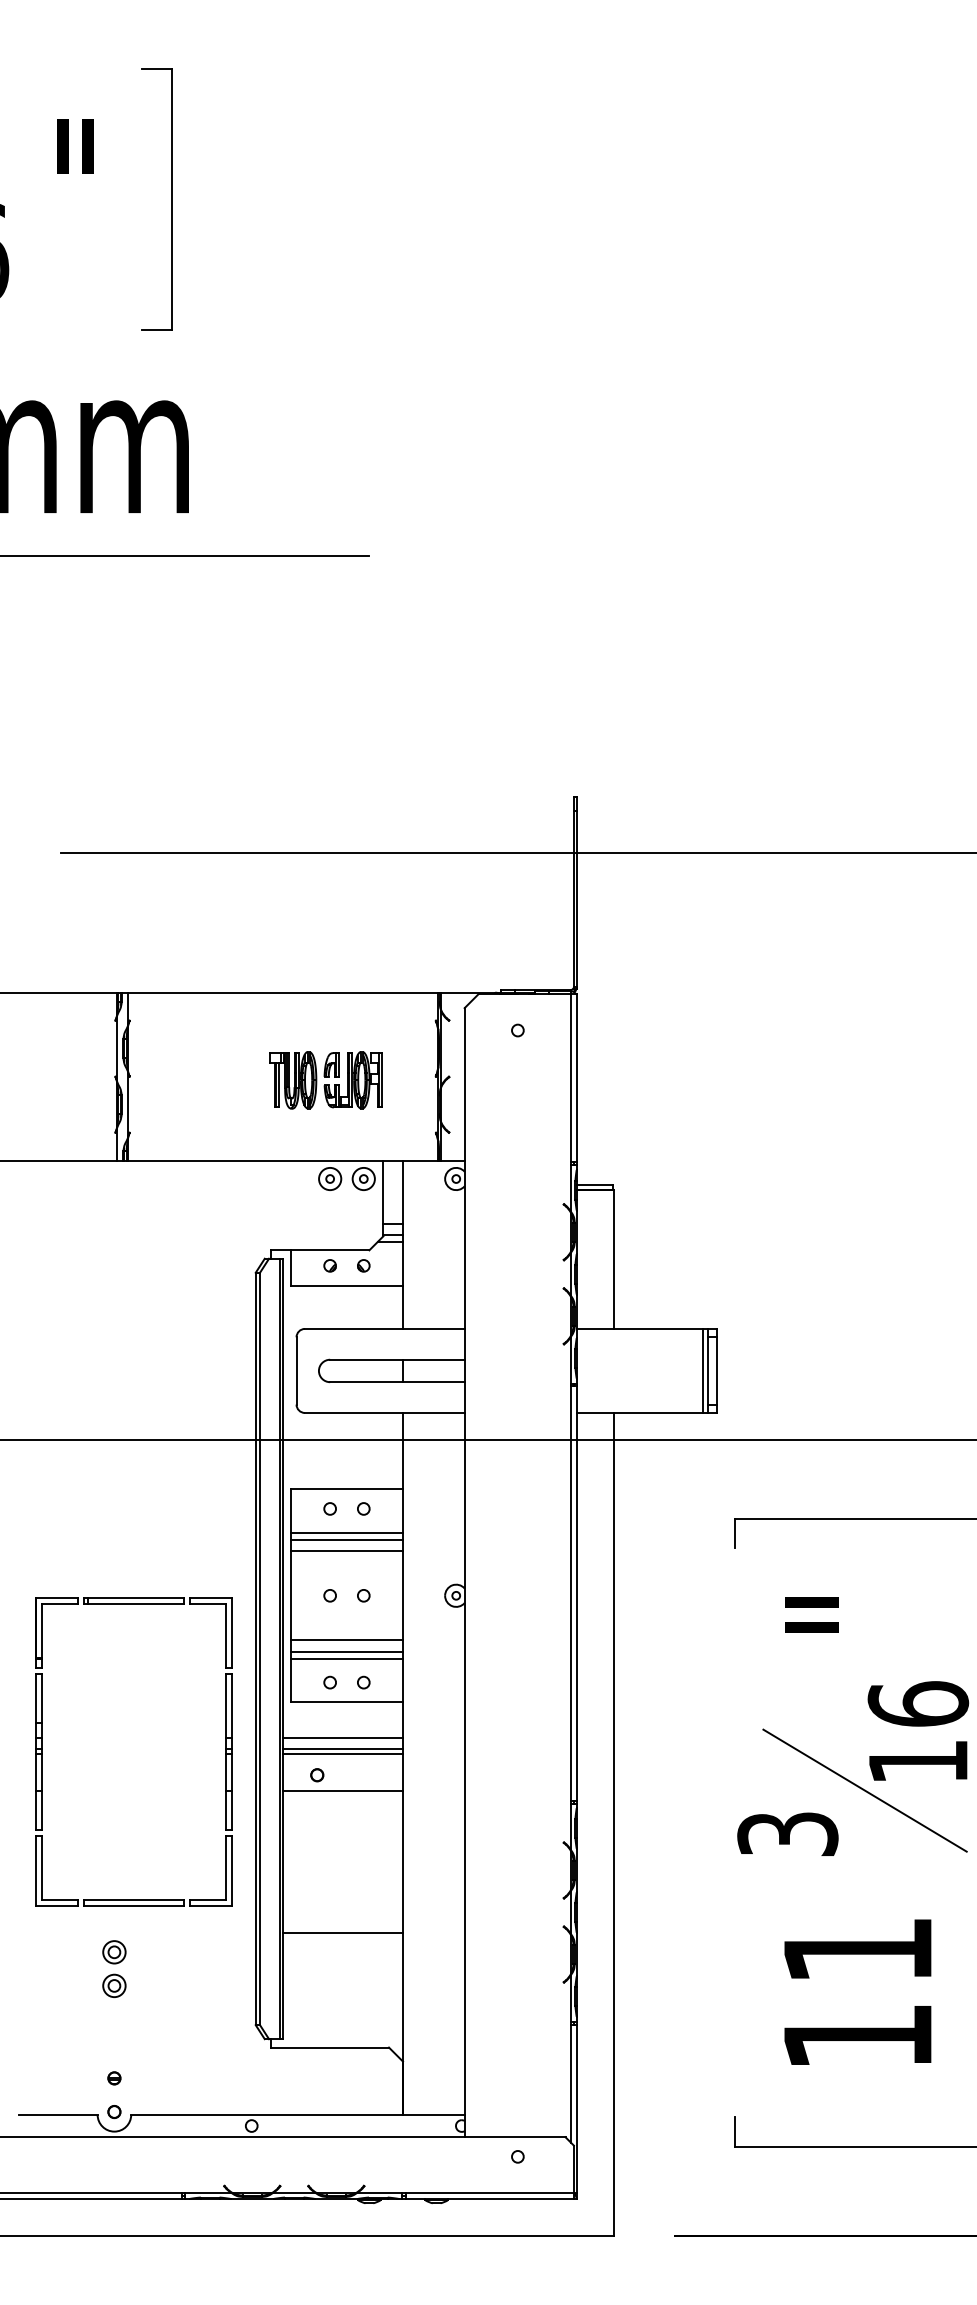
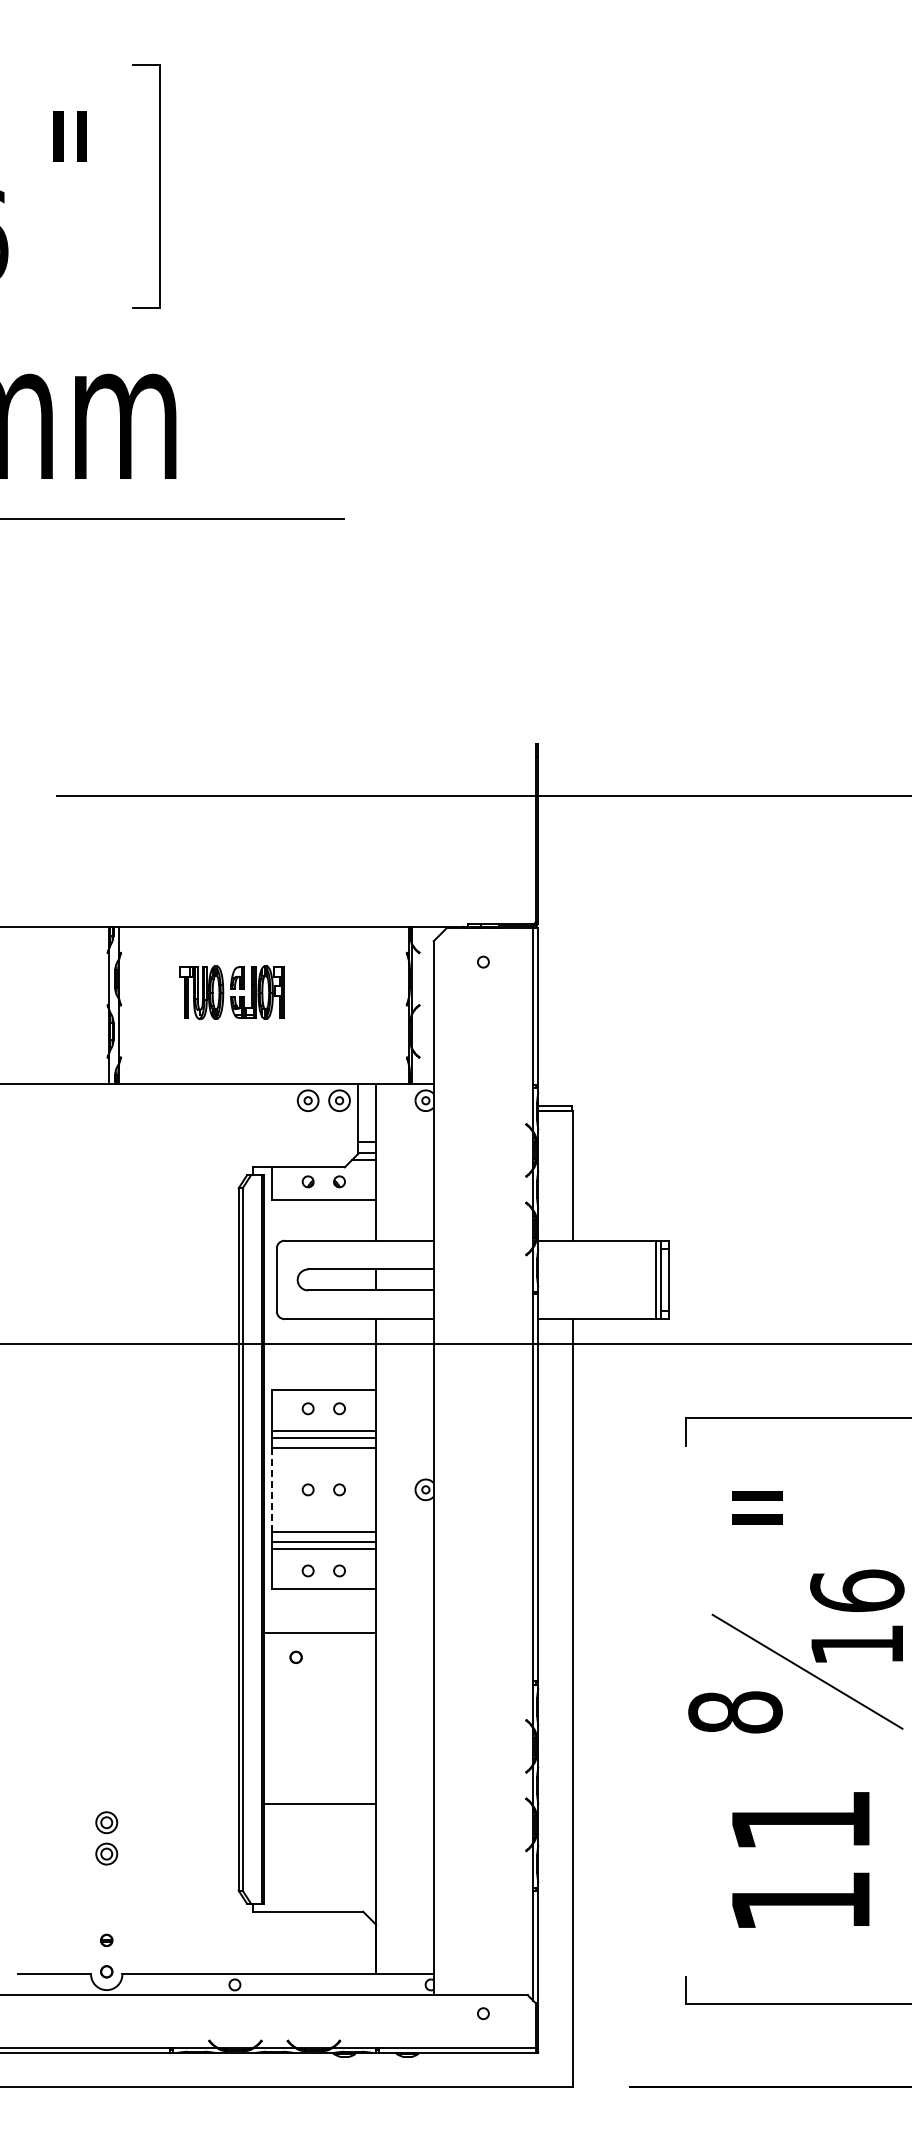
part: (325, 1080) -> (231, 992), moved
line: (290, 1595) -> (271, 1489), solid -> dashed
line: (342, 1737) -> (319, 1622), removed
part: (225, 1751) -> (210, 1635), removed
line: (342, 1753) -> (319, 1637), removed
line: (342, 1790) -> (319, 1671), removed
text: (787, 1834) -> (735, 1712), 3 -> 8

